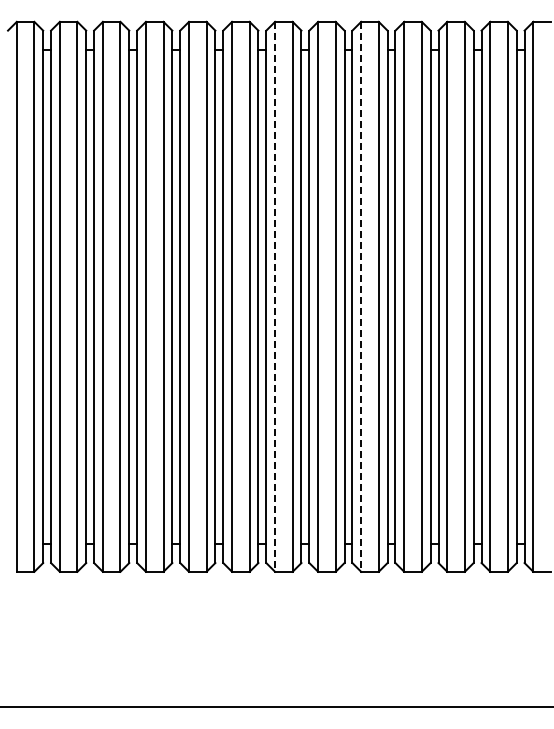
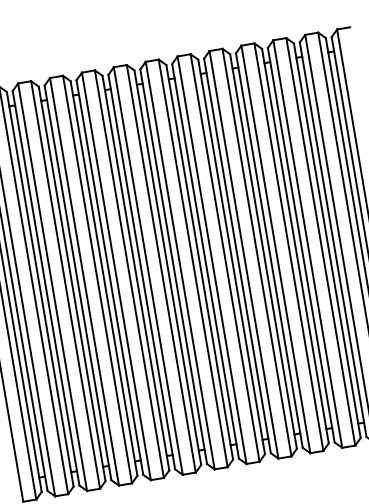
line: (275, 296) -> (180, 265), dashed -> solid
line: (361, 296) -> (244, 254), dashed -> solid

